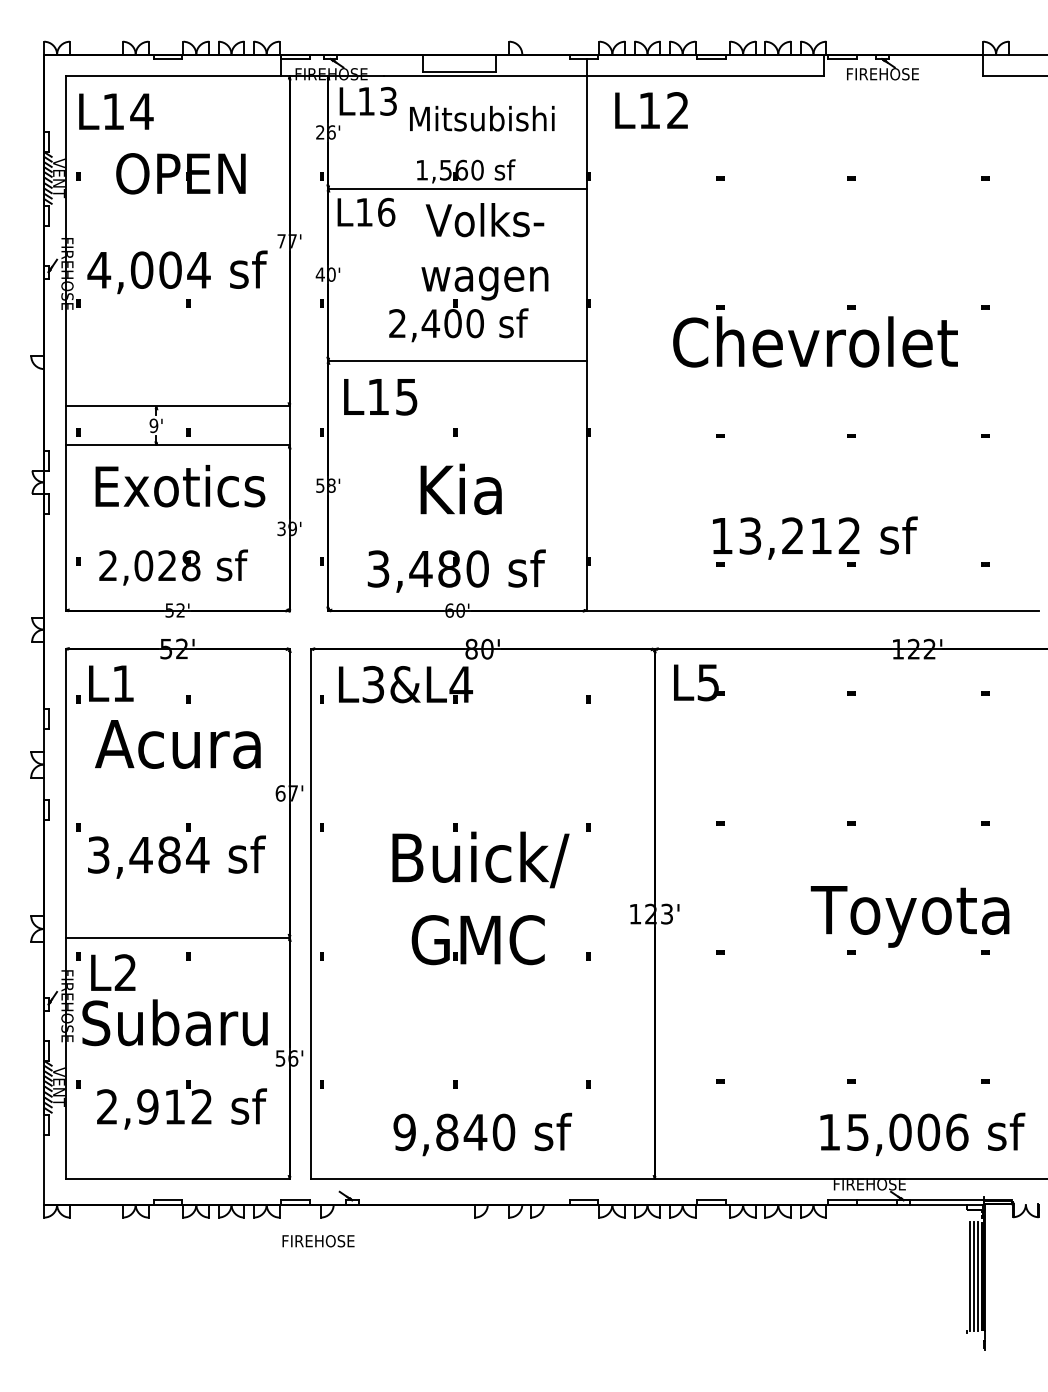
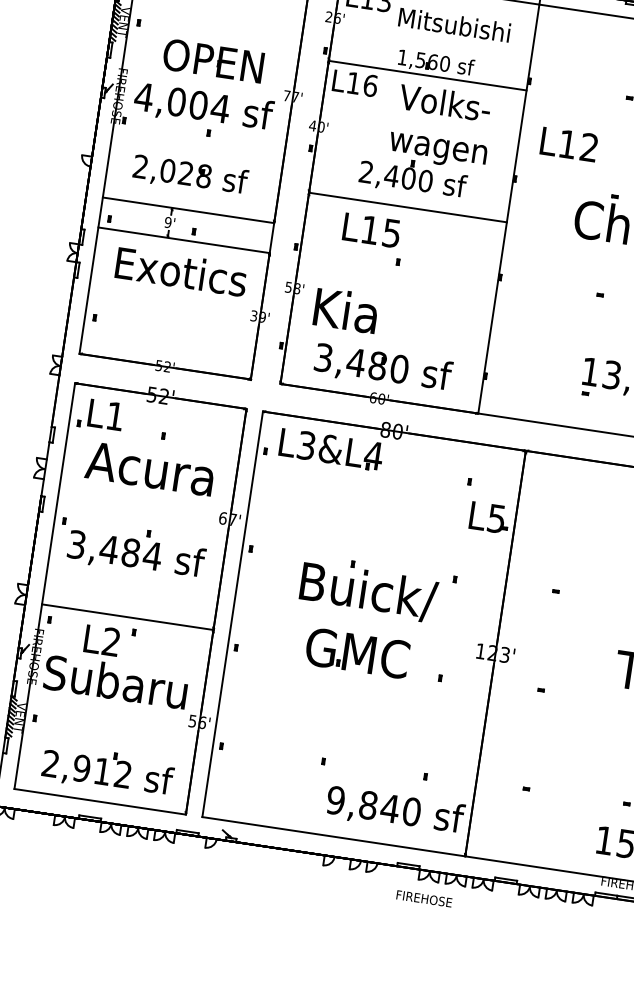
text: (651, 110) -> (569, 144), moved
part: (180, 173) -> (213, 60), moved
text: (380, 397) -> (371, 230), moved
text: (460, 488) -> (345, 309), moved
part: (173, 567) -> (190, 175), moved
part: (699, 682) -> (489, 517), moved
text: (113, 972) -> (102, 640), moved
part: (181, 1104) -> (107, 770), moved
text: (482, 1134) -> (395, 811), moved
text: (318, 1241) -> (424, 899), moved

